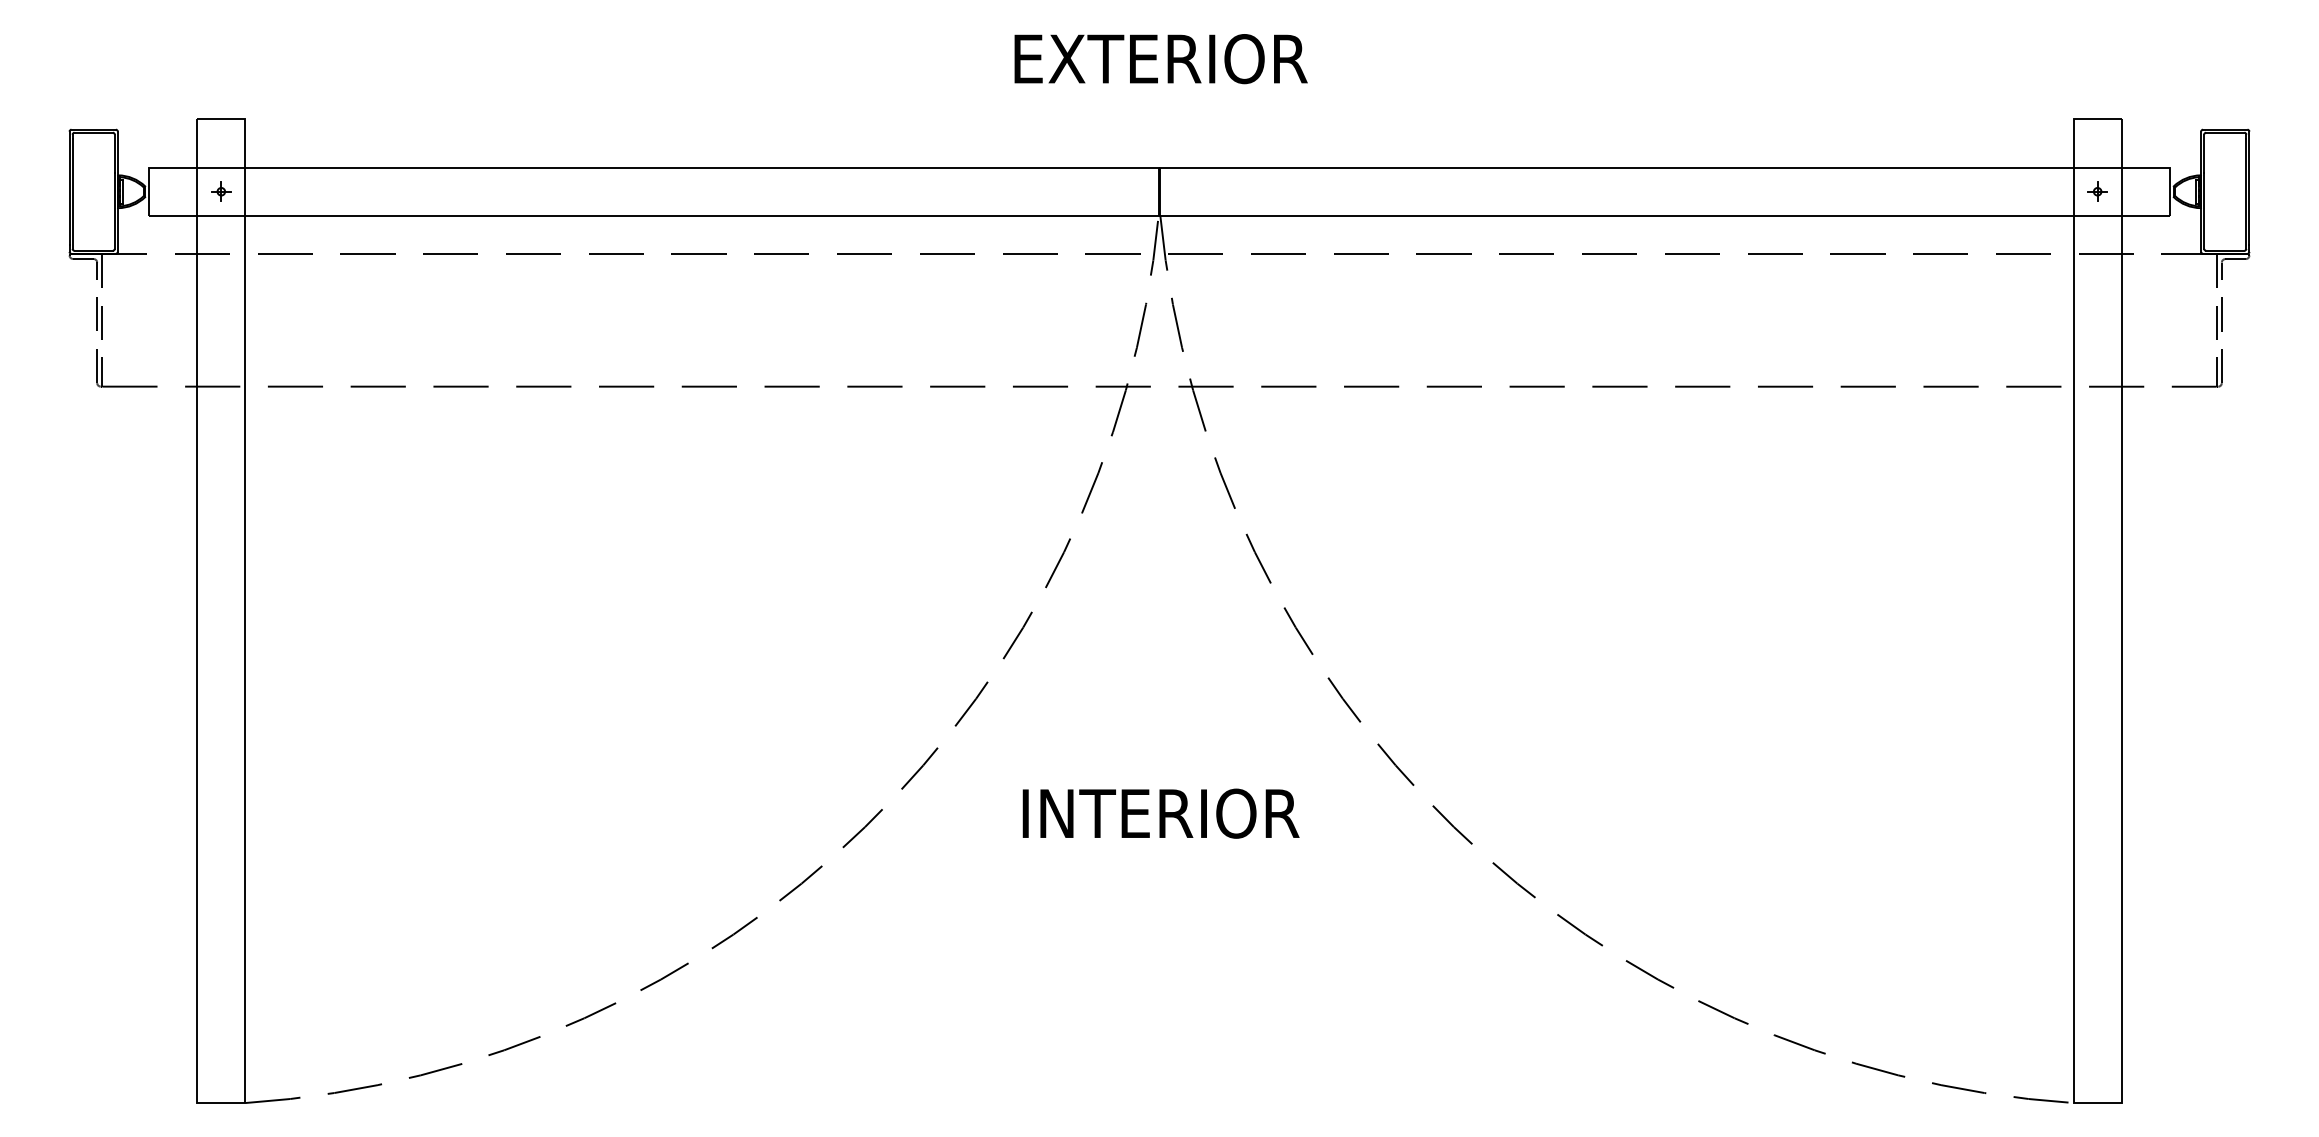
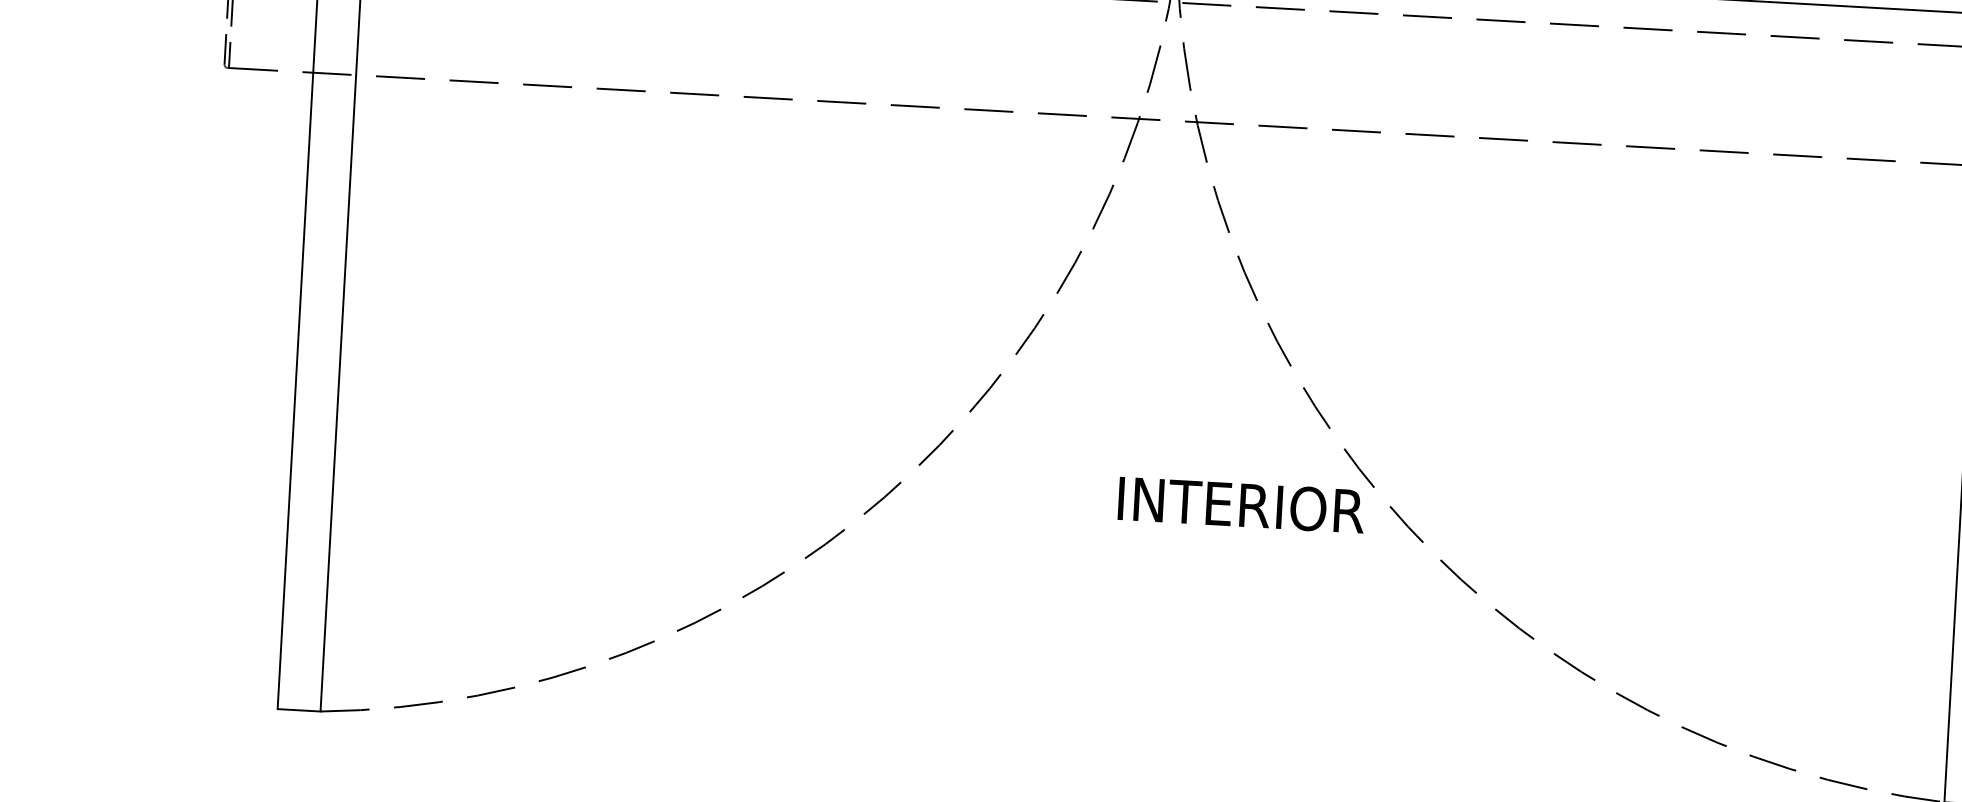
text: (1160, 813) -> (1241, 504), moved

